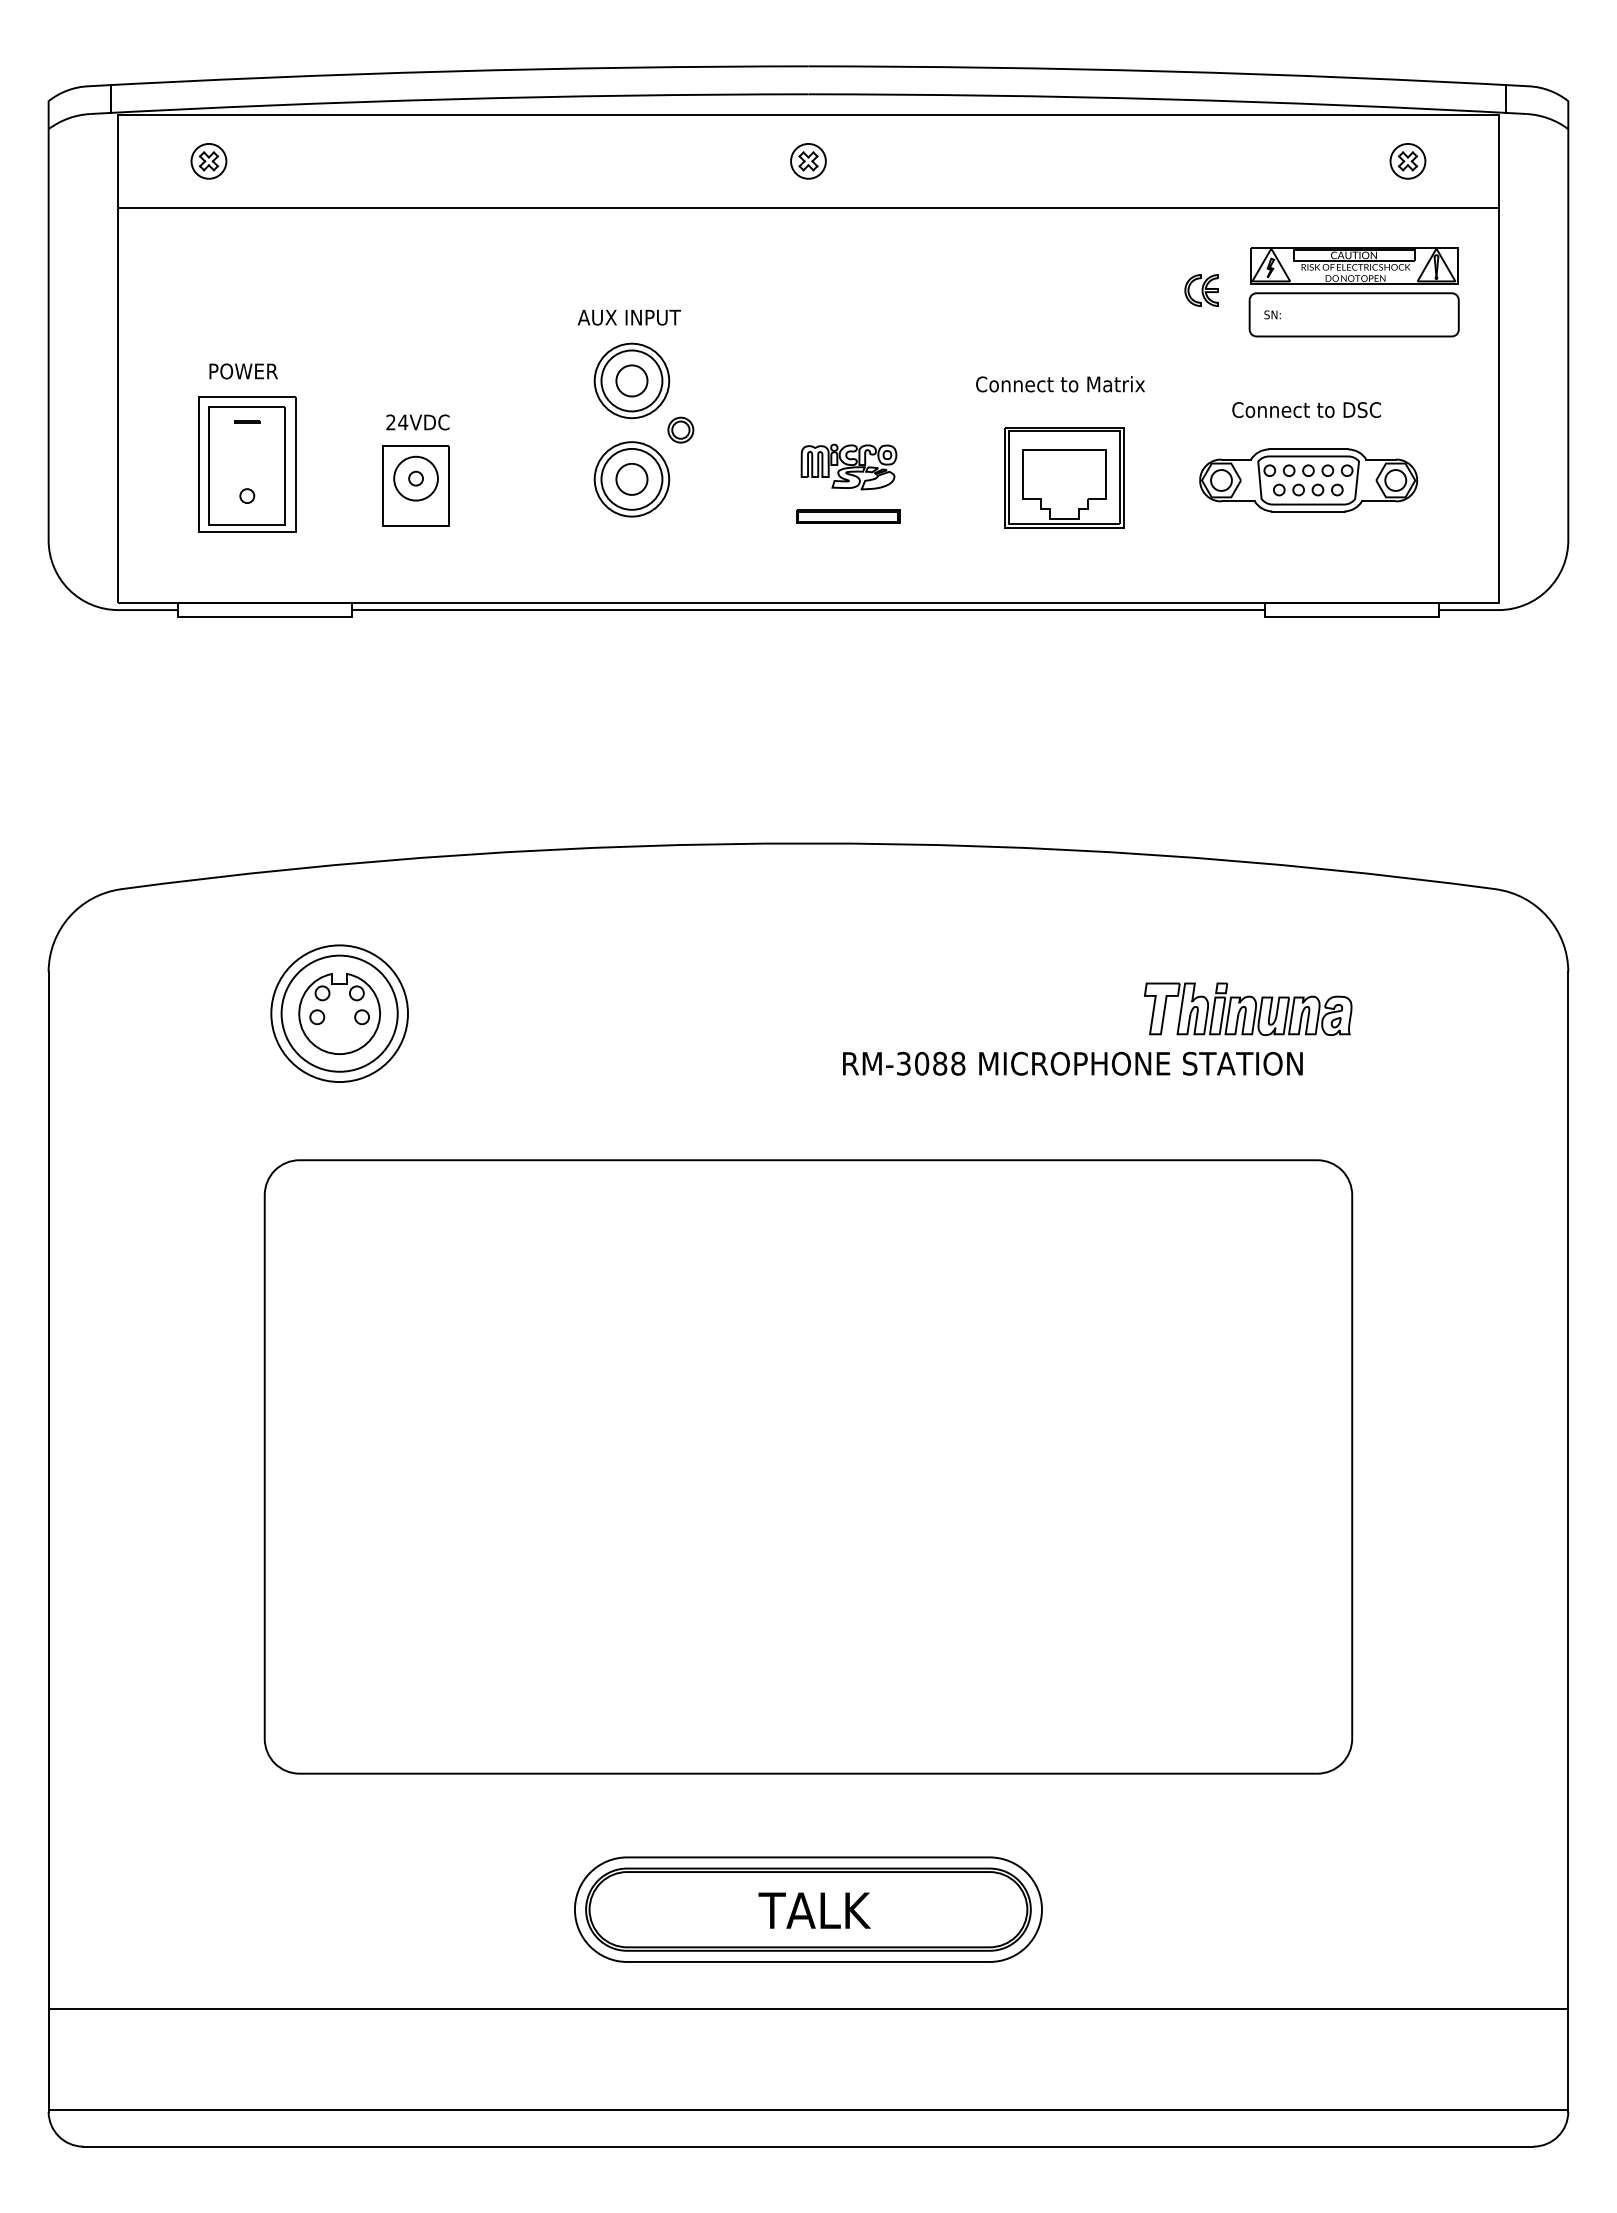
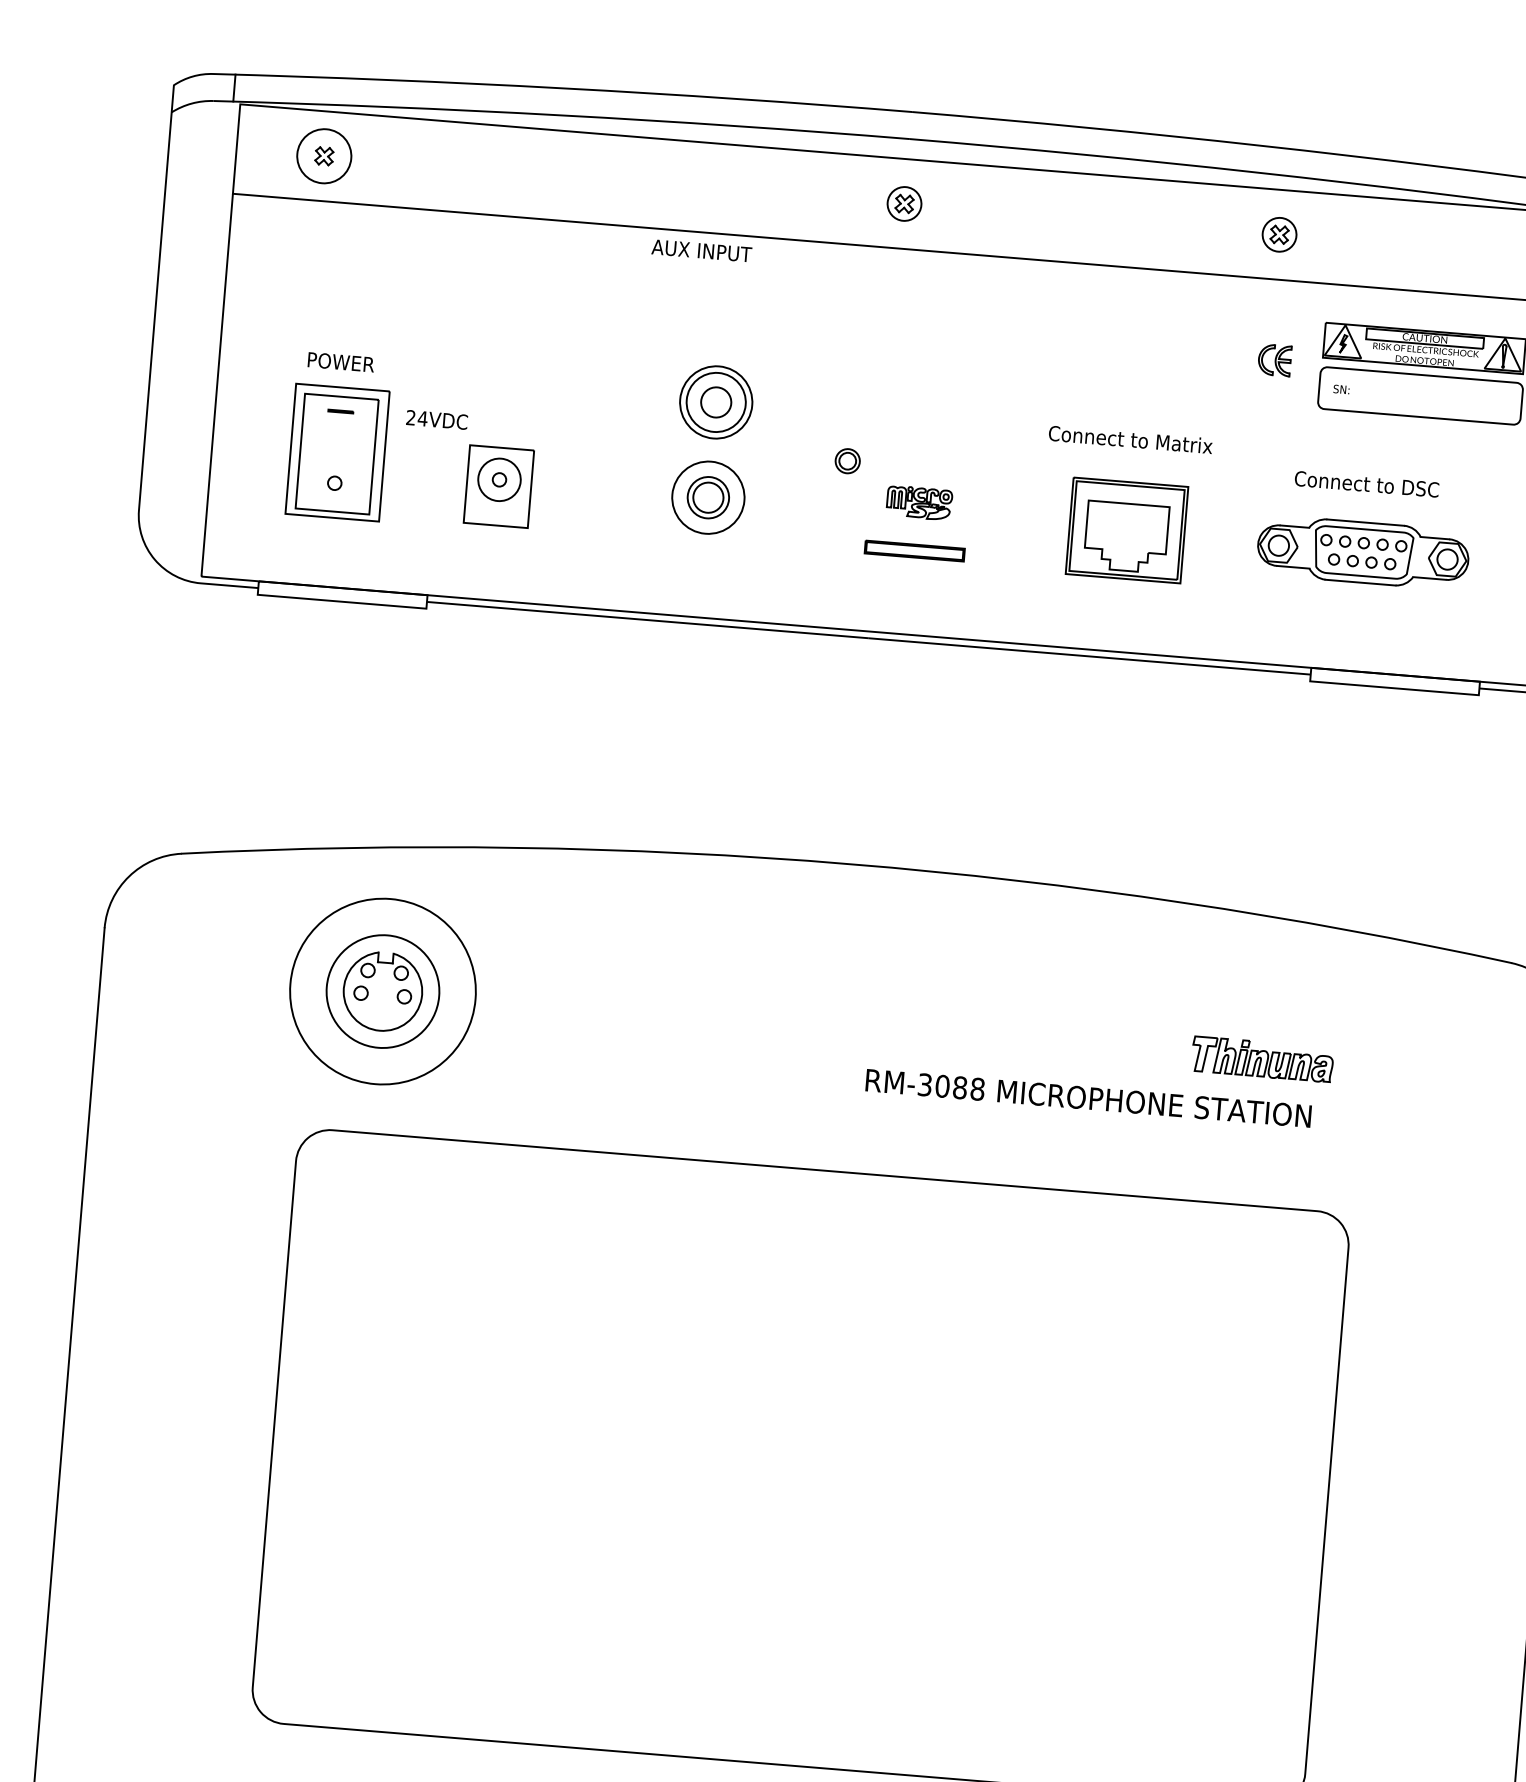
circle: (208, 160) -> (323, 155), size x1.6
part: (1407, 161) -> (1279, 234), moved
text: (629, 317) -> (701, 250), moved
text: (417, 422) -> (436, 419), moved
part: (680, 429) -> (847, 460), moved
part: (848, 466) -> (918, 502), size x0.7
circle: (631, 478) -> (708, 496), size x0.7
part: (1247, 1008) -> (1262, 1058), size x0.7
circle: (339, 1013) -> (382, 991), size x1.4

